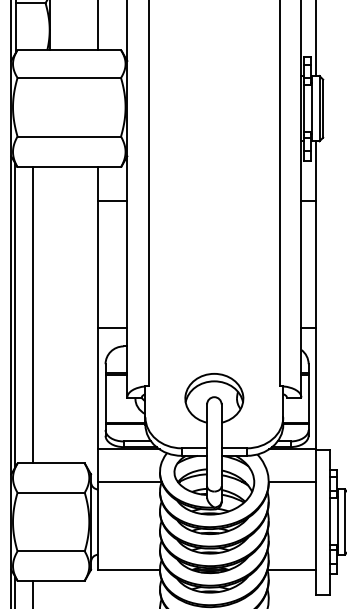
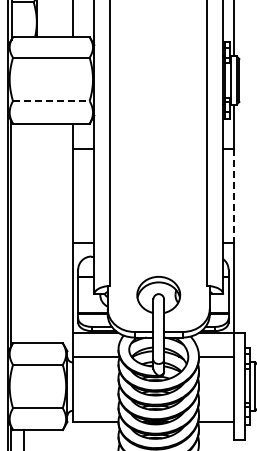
line: (69, 137) -> (51, 101), solid -> dashed
line: (315, 265) -> (233, 196), solid -> dashed
line: (33, 315) -> (24, 233), removed

